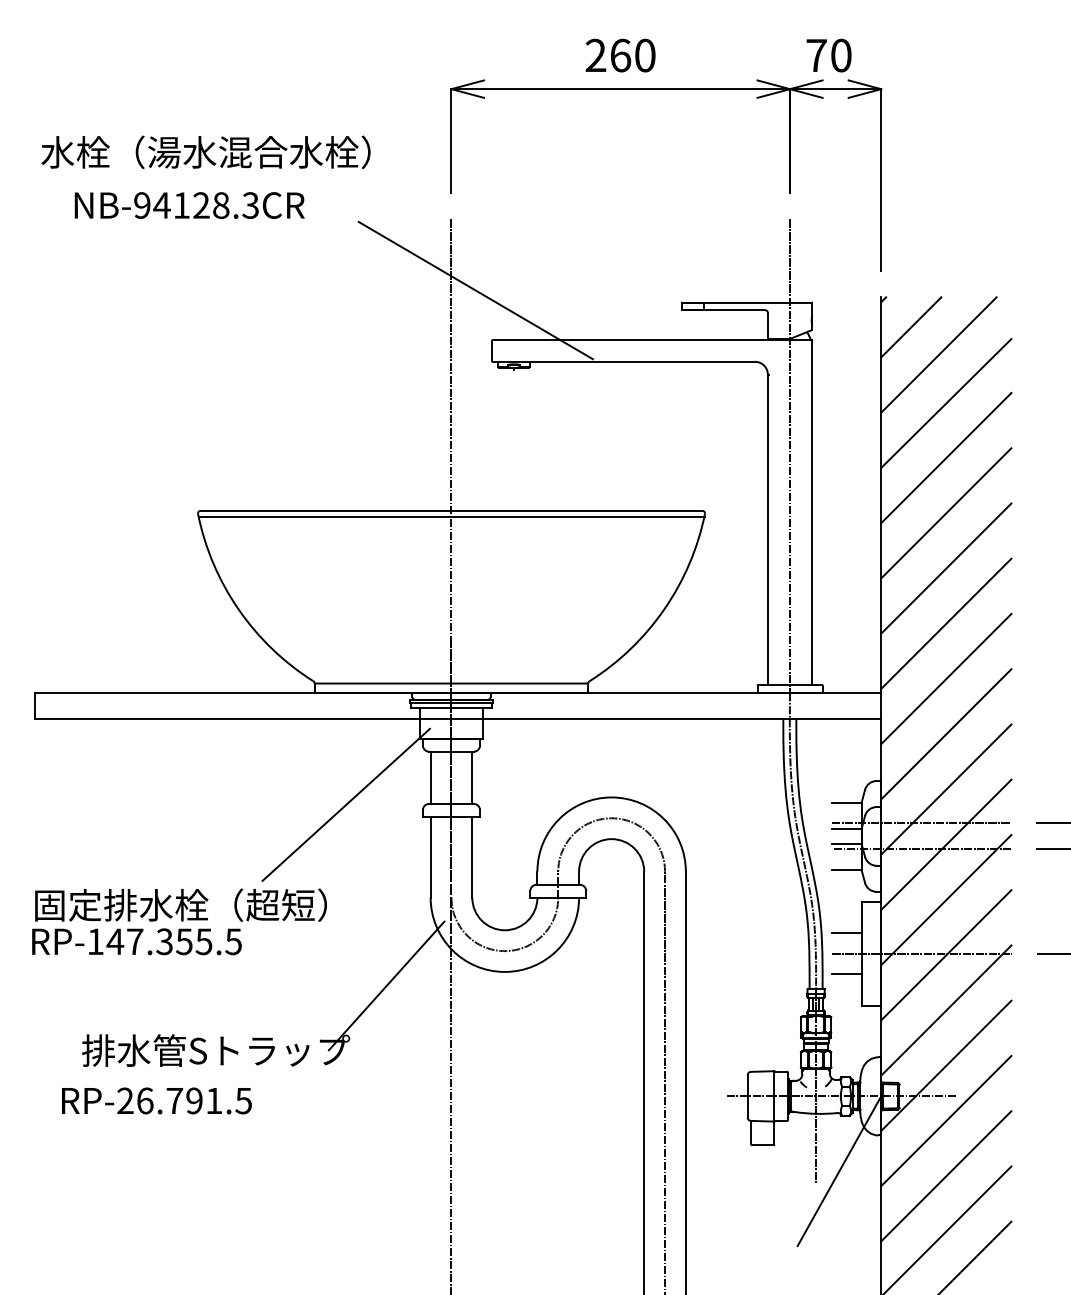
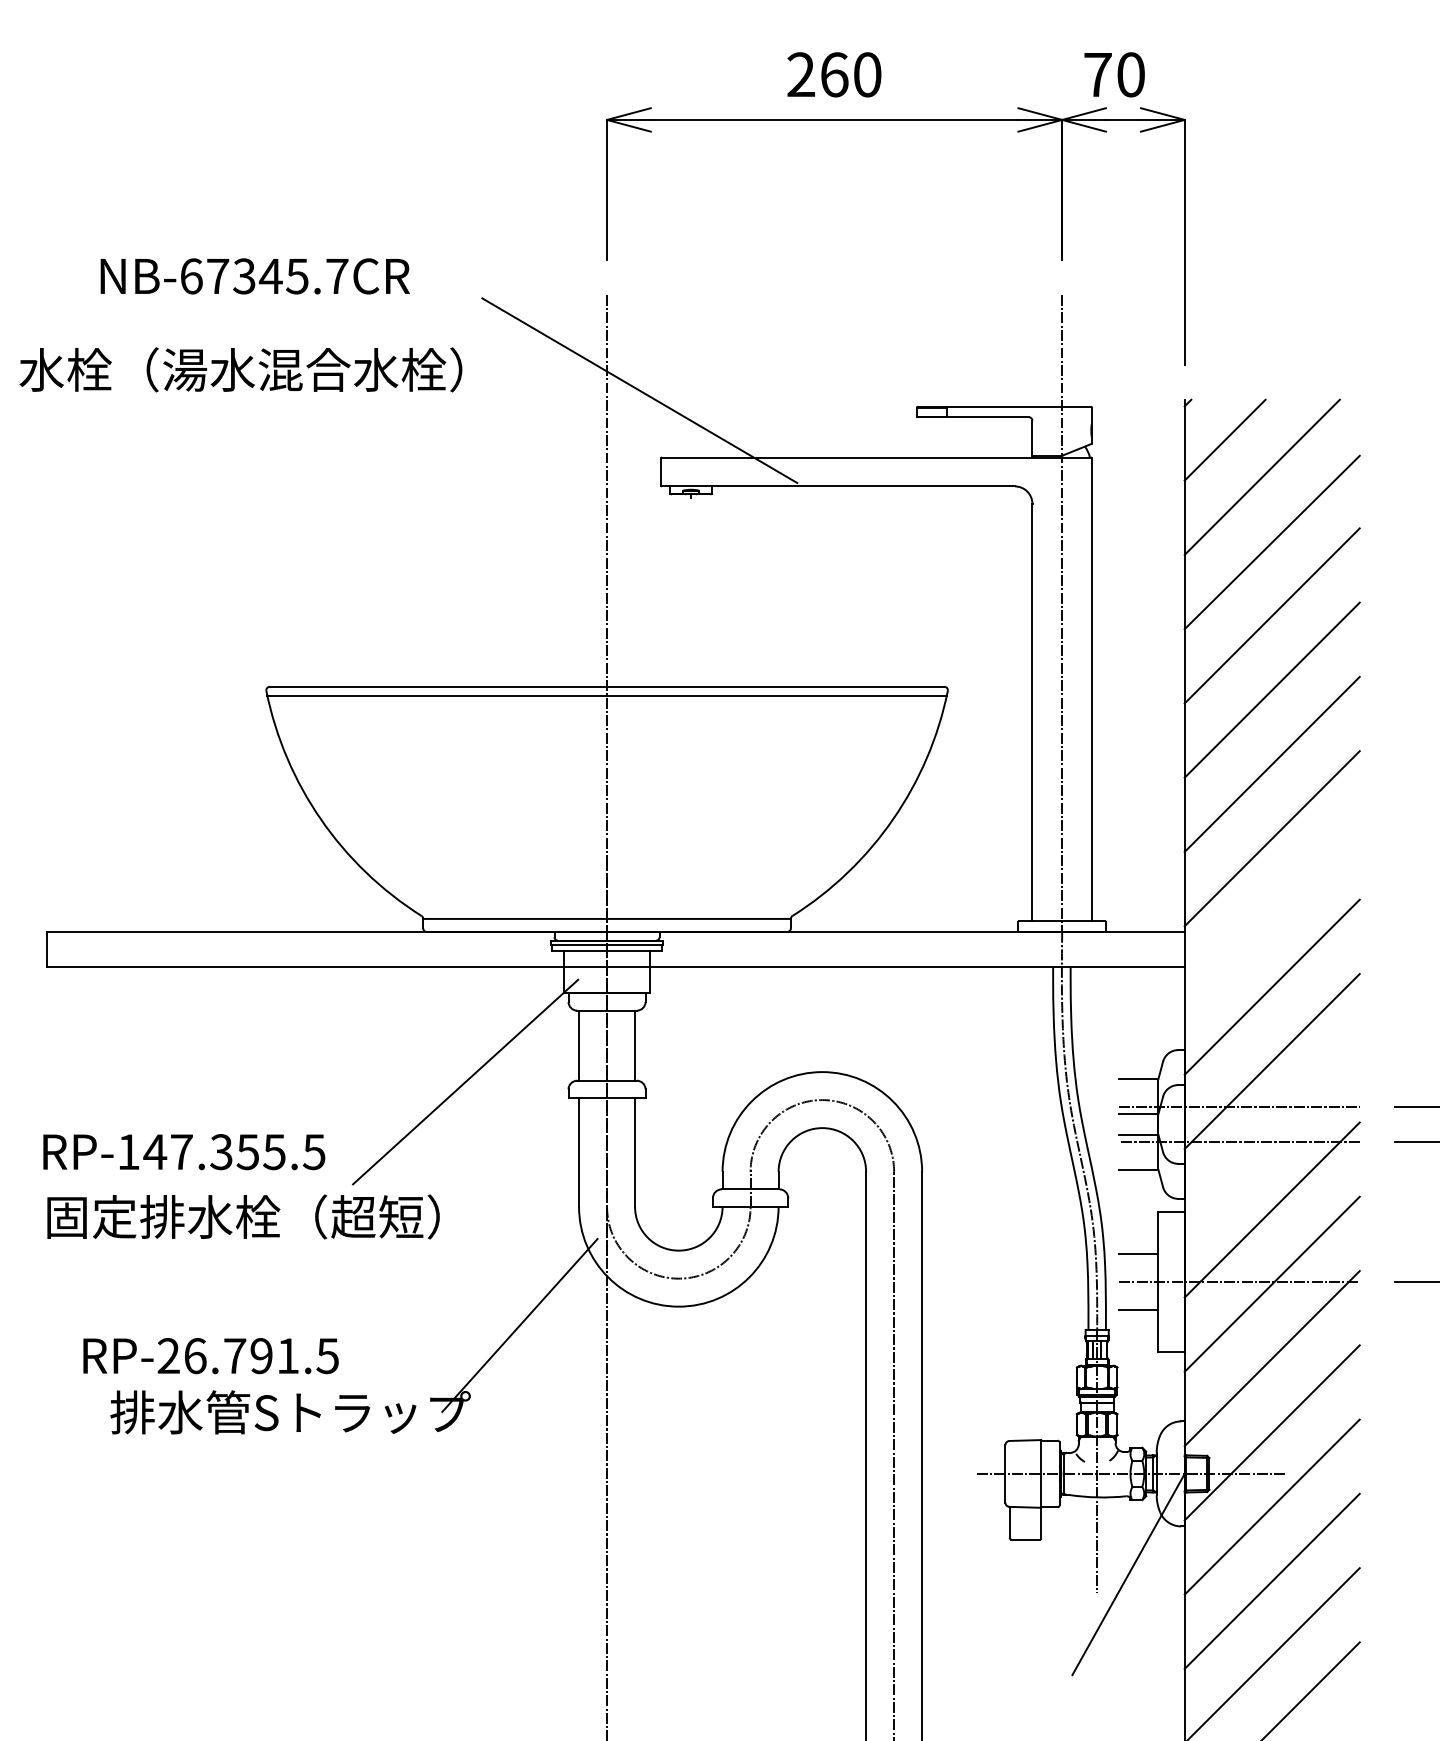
text: (205, 152) -> (240, 369), moved
text: (196, 205) -> (264, 276), NB-94128.3CR -> NB-67345.7CR
line: (945, 678) -> (1271, 912), removed
line: (945, 844) -> (1271, 1135), removed
text: (137, 942) -> (184, 1152), moved
text: (156, 1101) -> (210, 1356), moved

